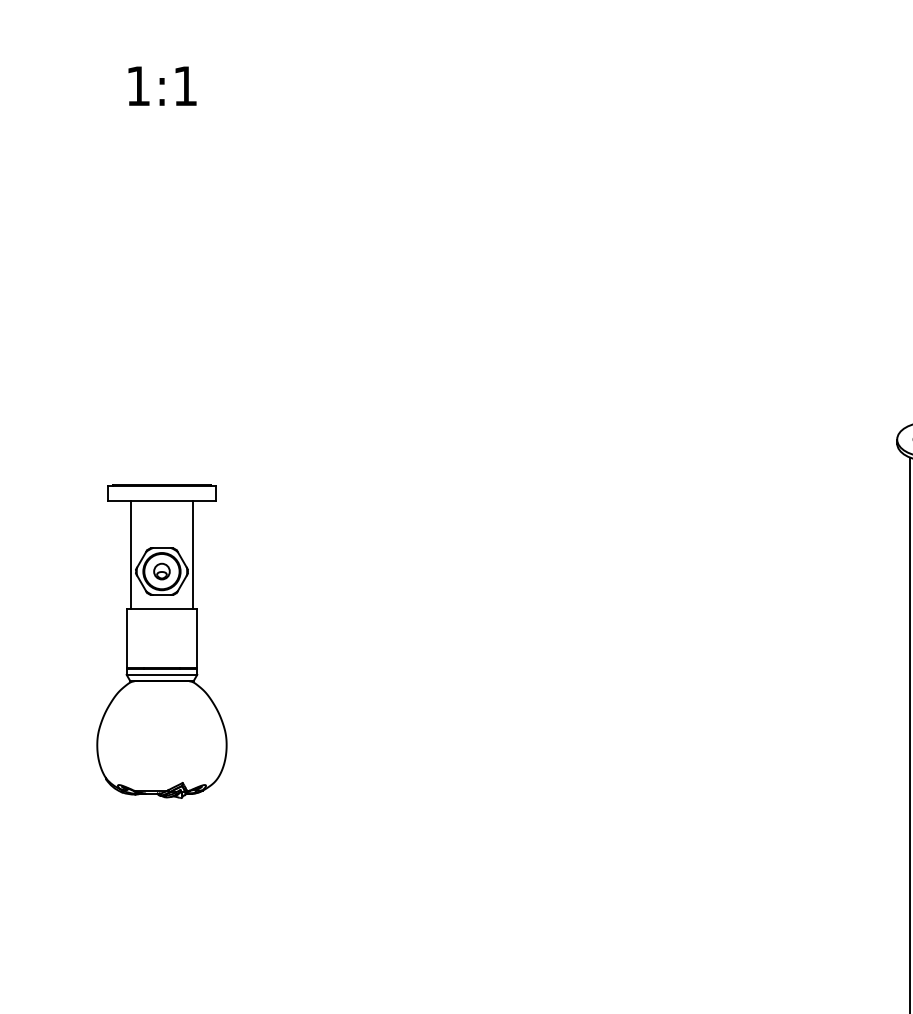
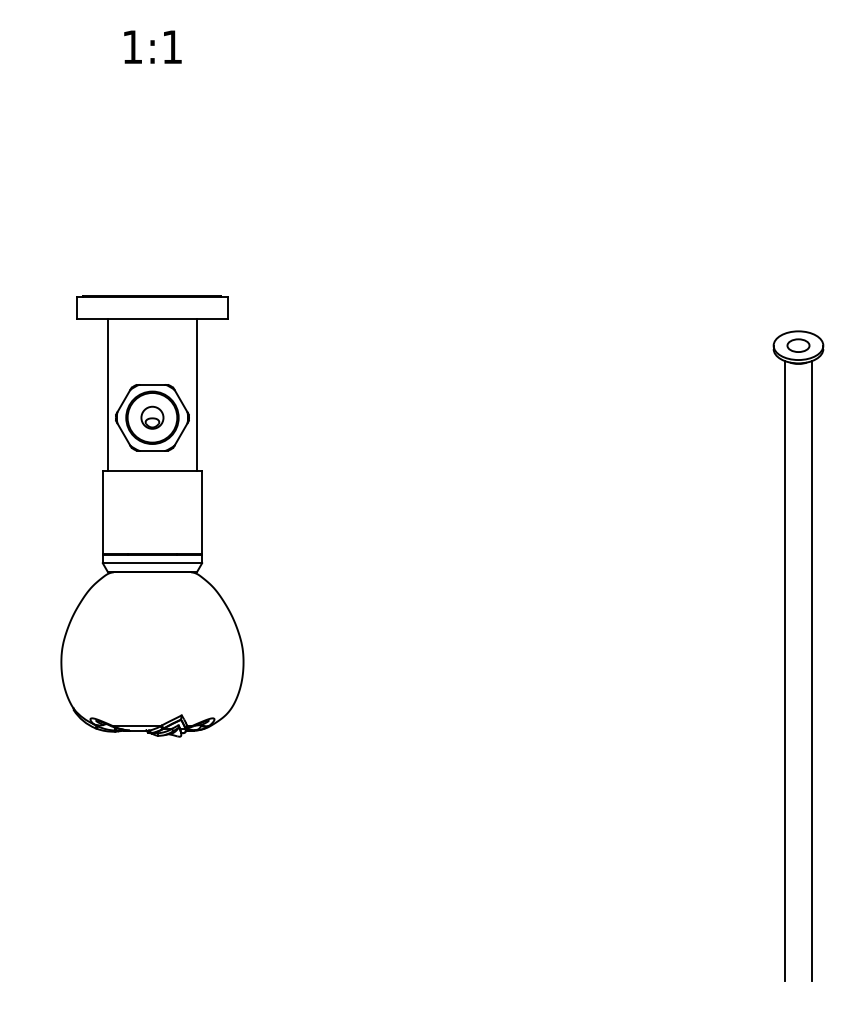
part: (161, 641) -> (152, 516), size x1.67

